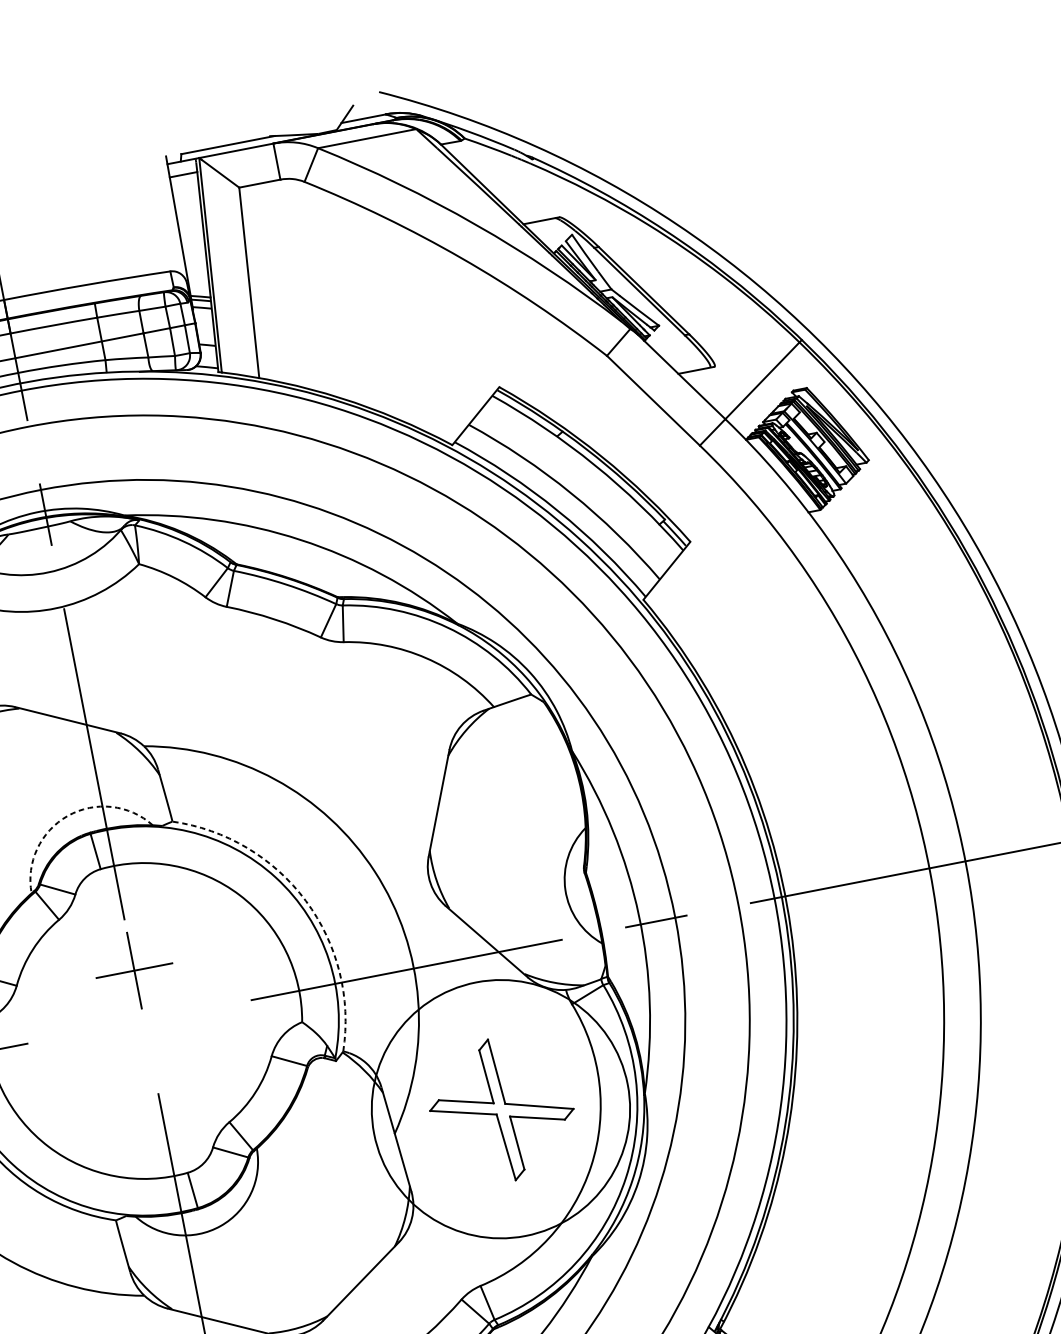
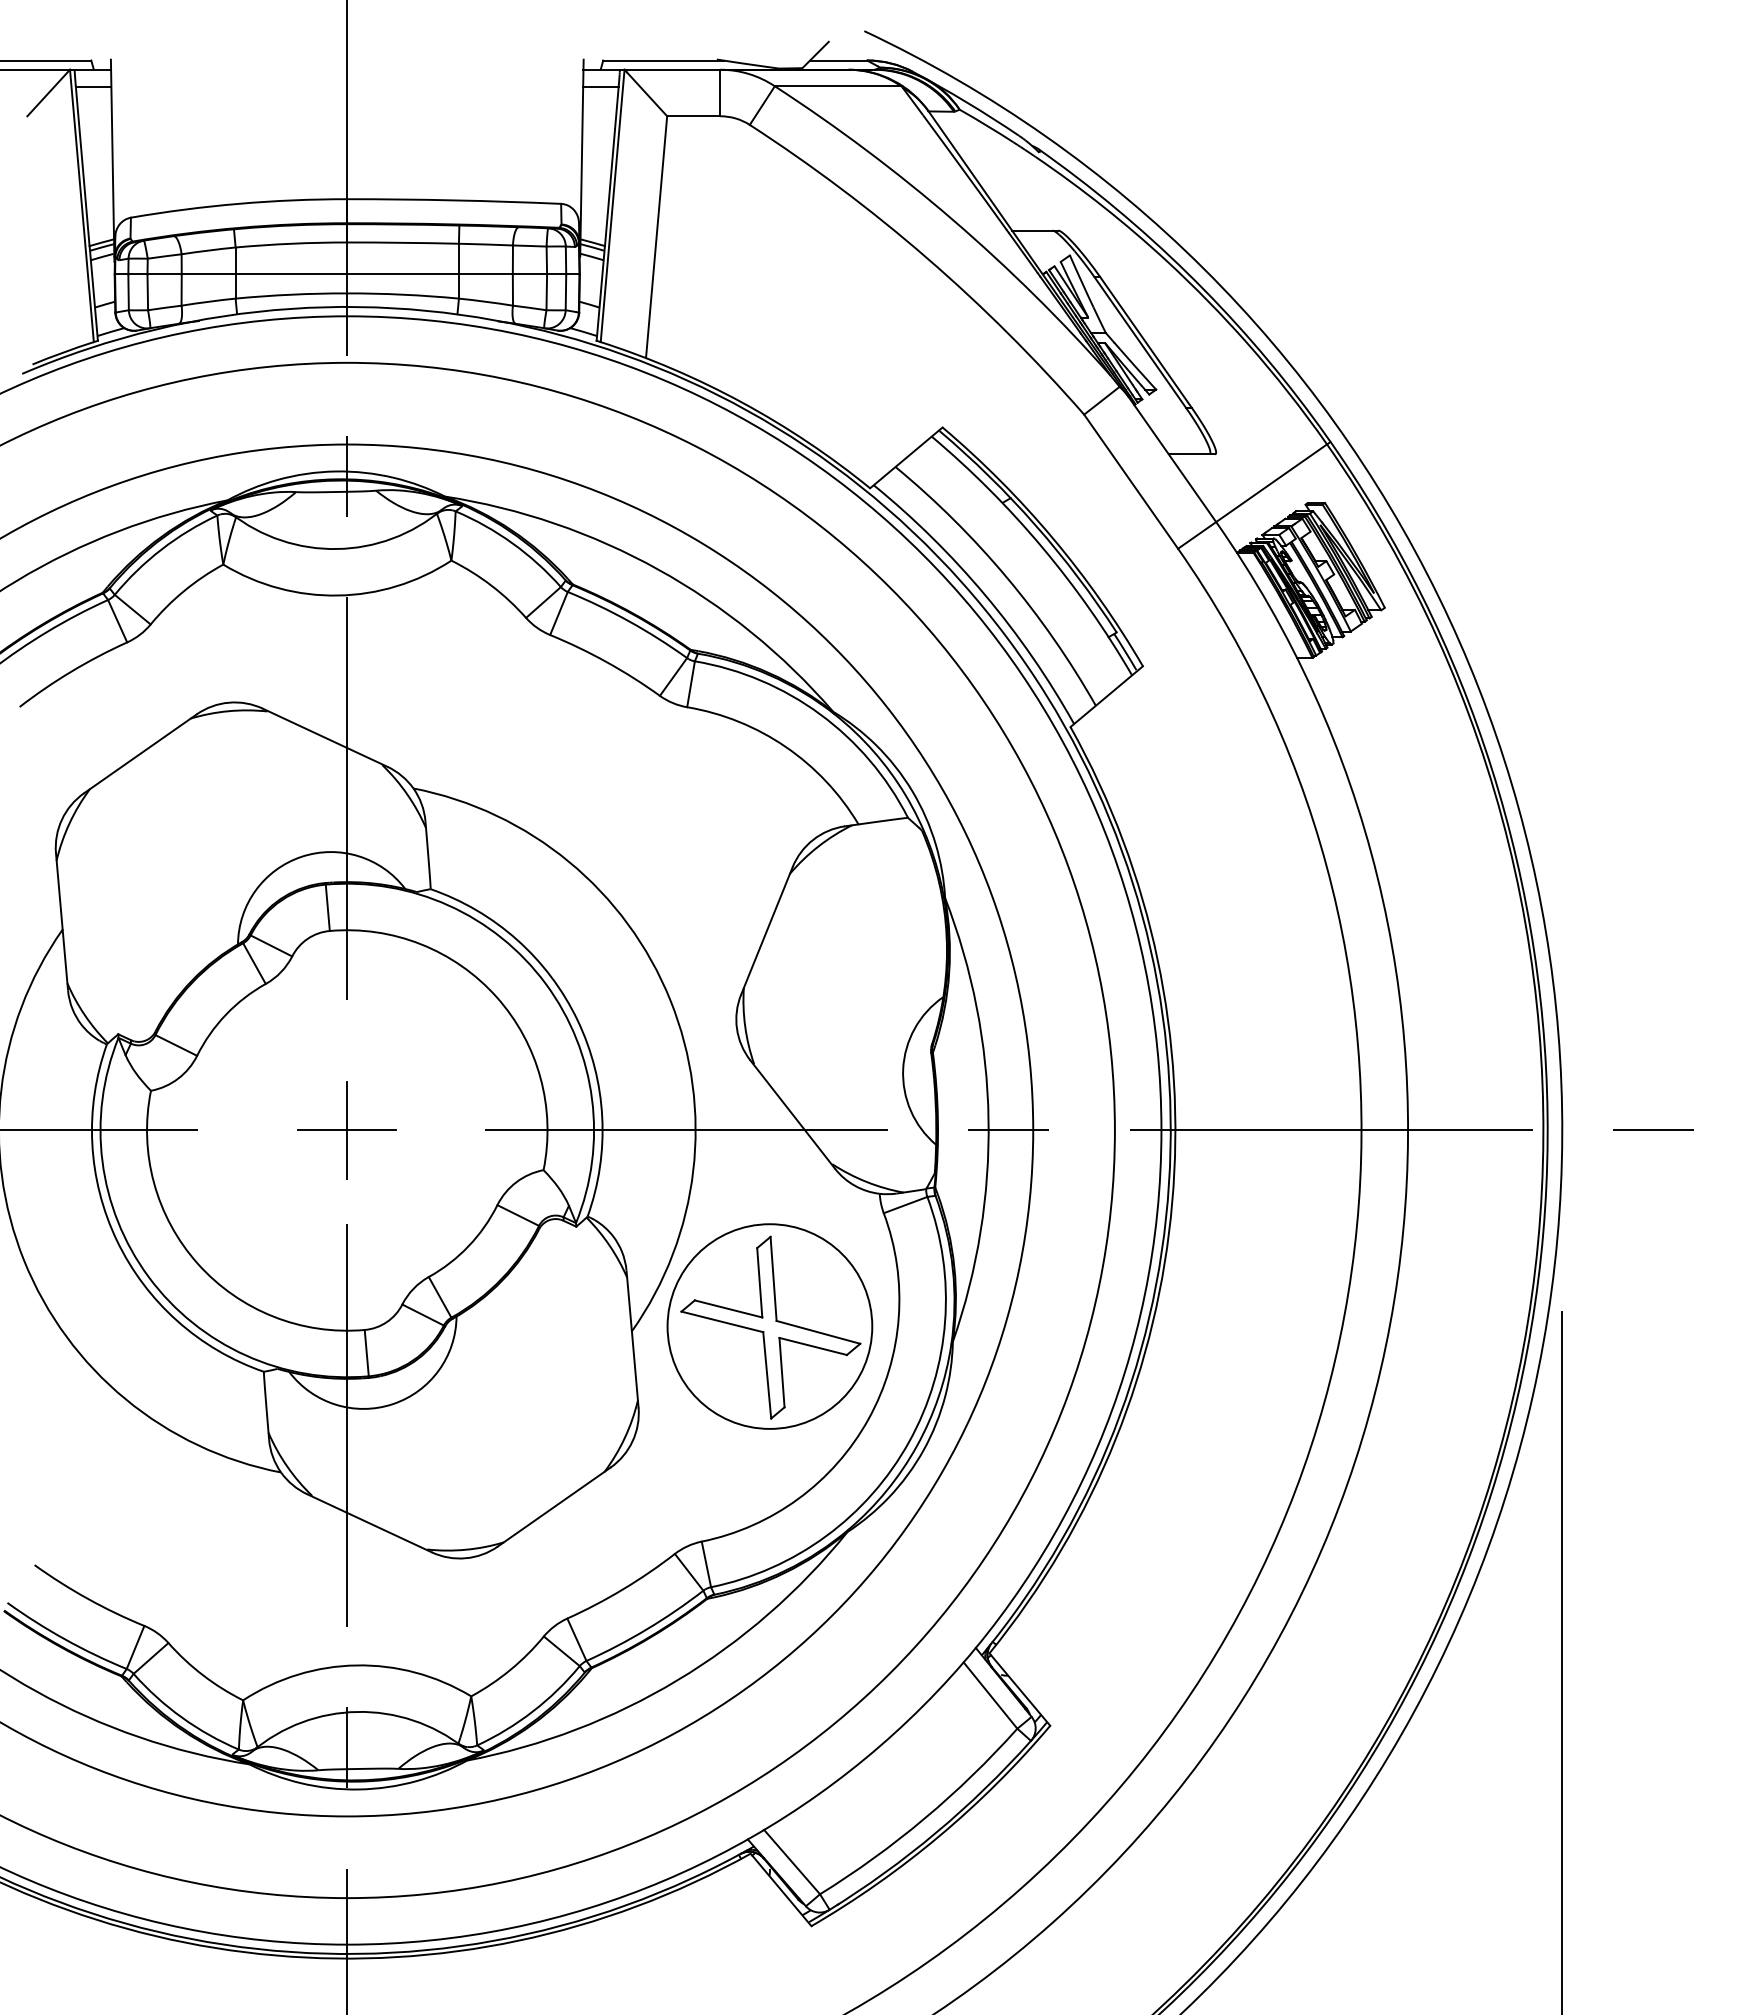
arc: (67, 815) -> (301, 856), dashed -> solid
arc: (305, 901) -> (577, 1020), dashed -> solid
part: (133, 970) -> (346, 1130), moved
circle: (500, 1109) -> (769, 1326), size x0.62

